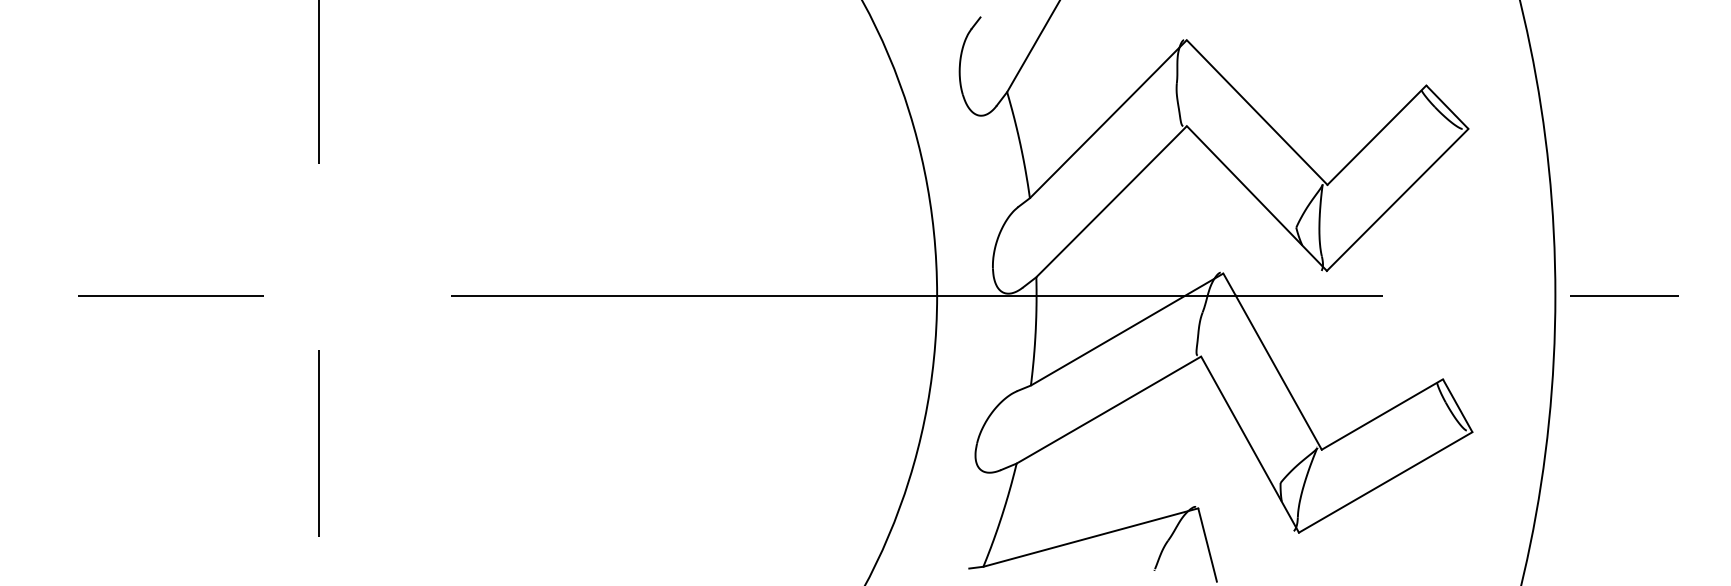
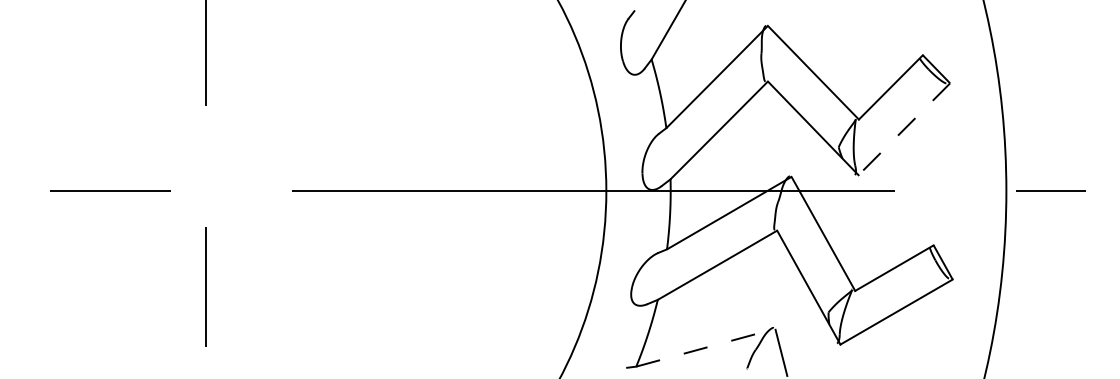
line: (1397, 200) -> (904, 129), solid -> dashed
line: (1091, 537) -> (706, 347), solid -> dashed

